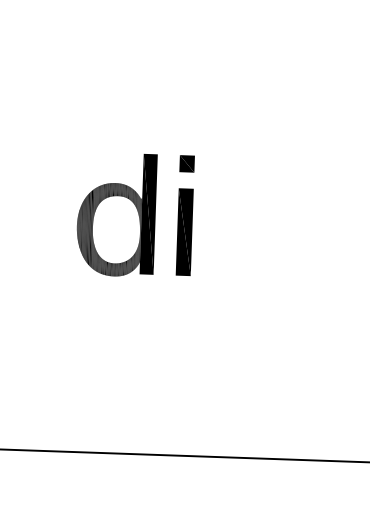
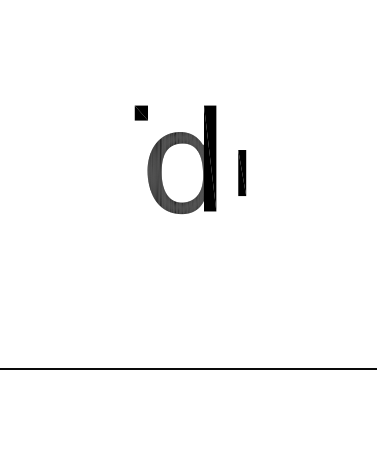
part: (186, 163) -> (140, 112), moved
part: (183, 231) -> (241, 172), size x0.6

